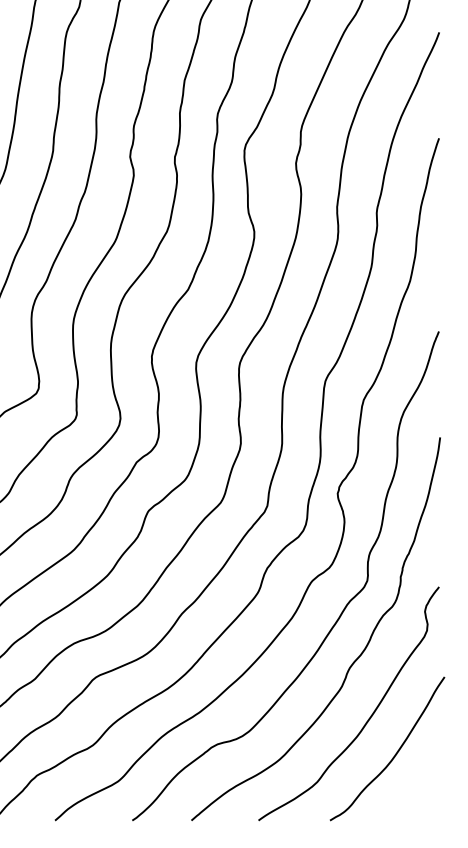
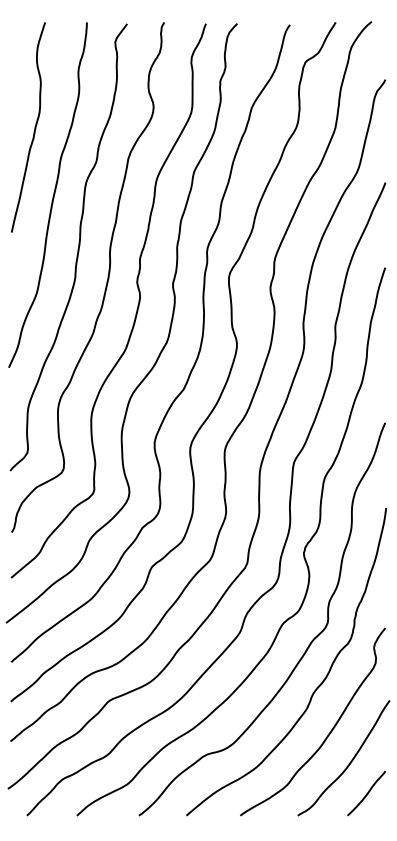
curve: (415, 792) -> (366, 793), added

